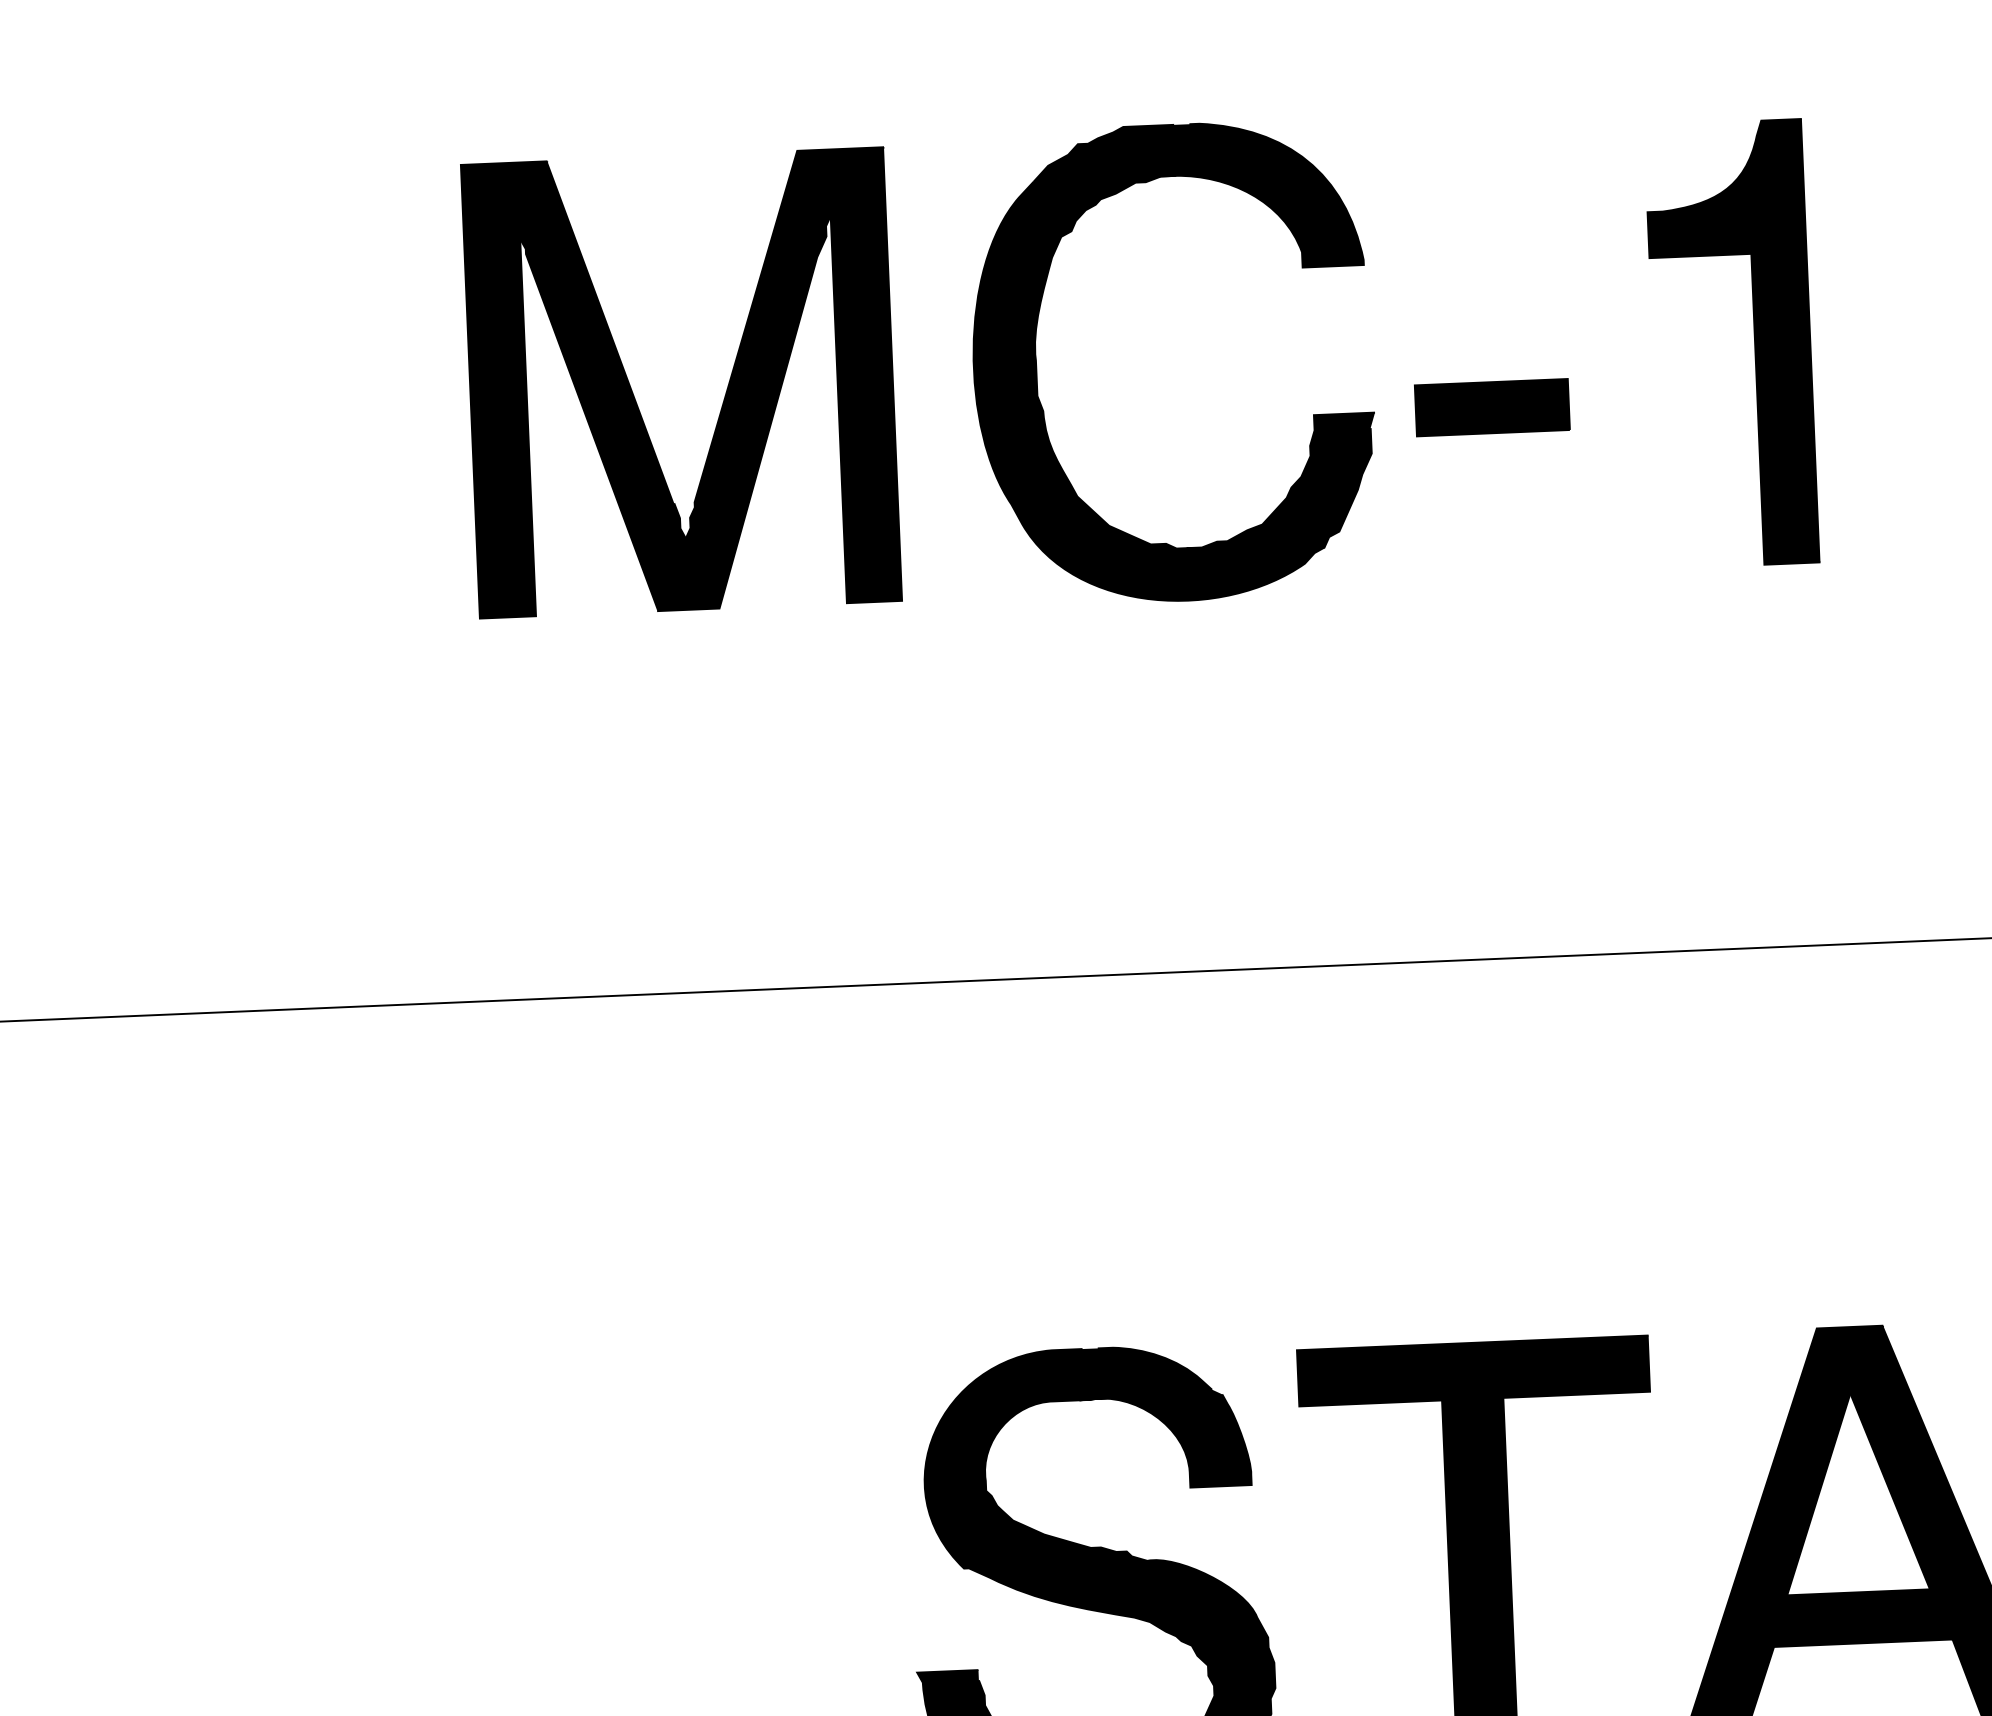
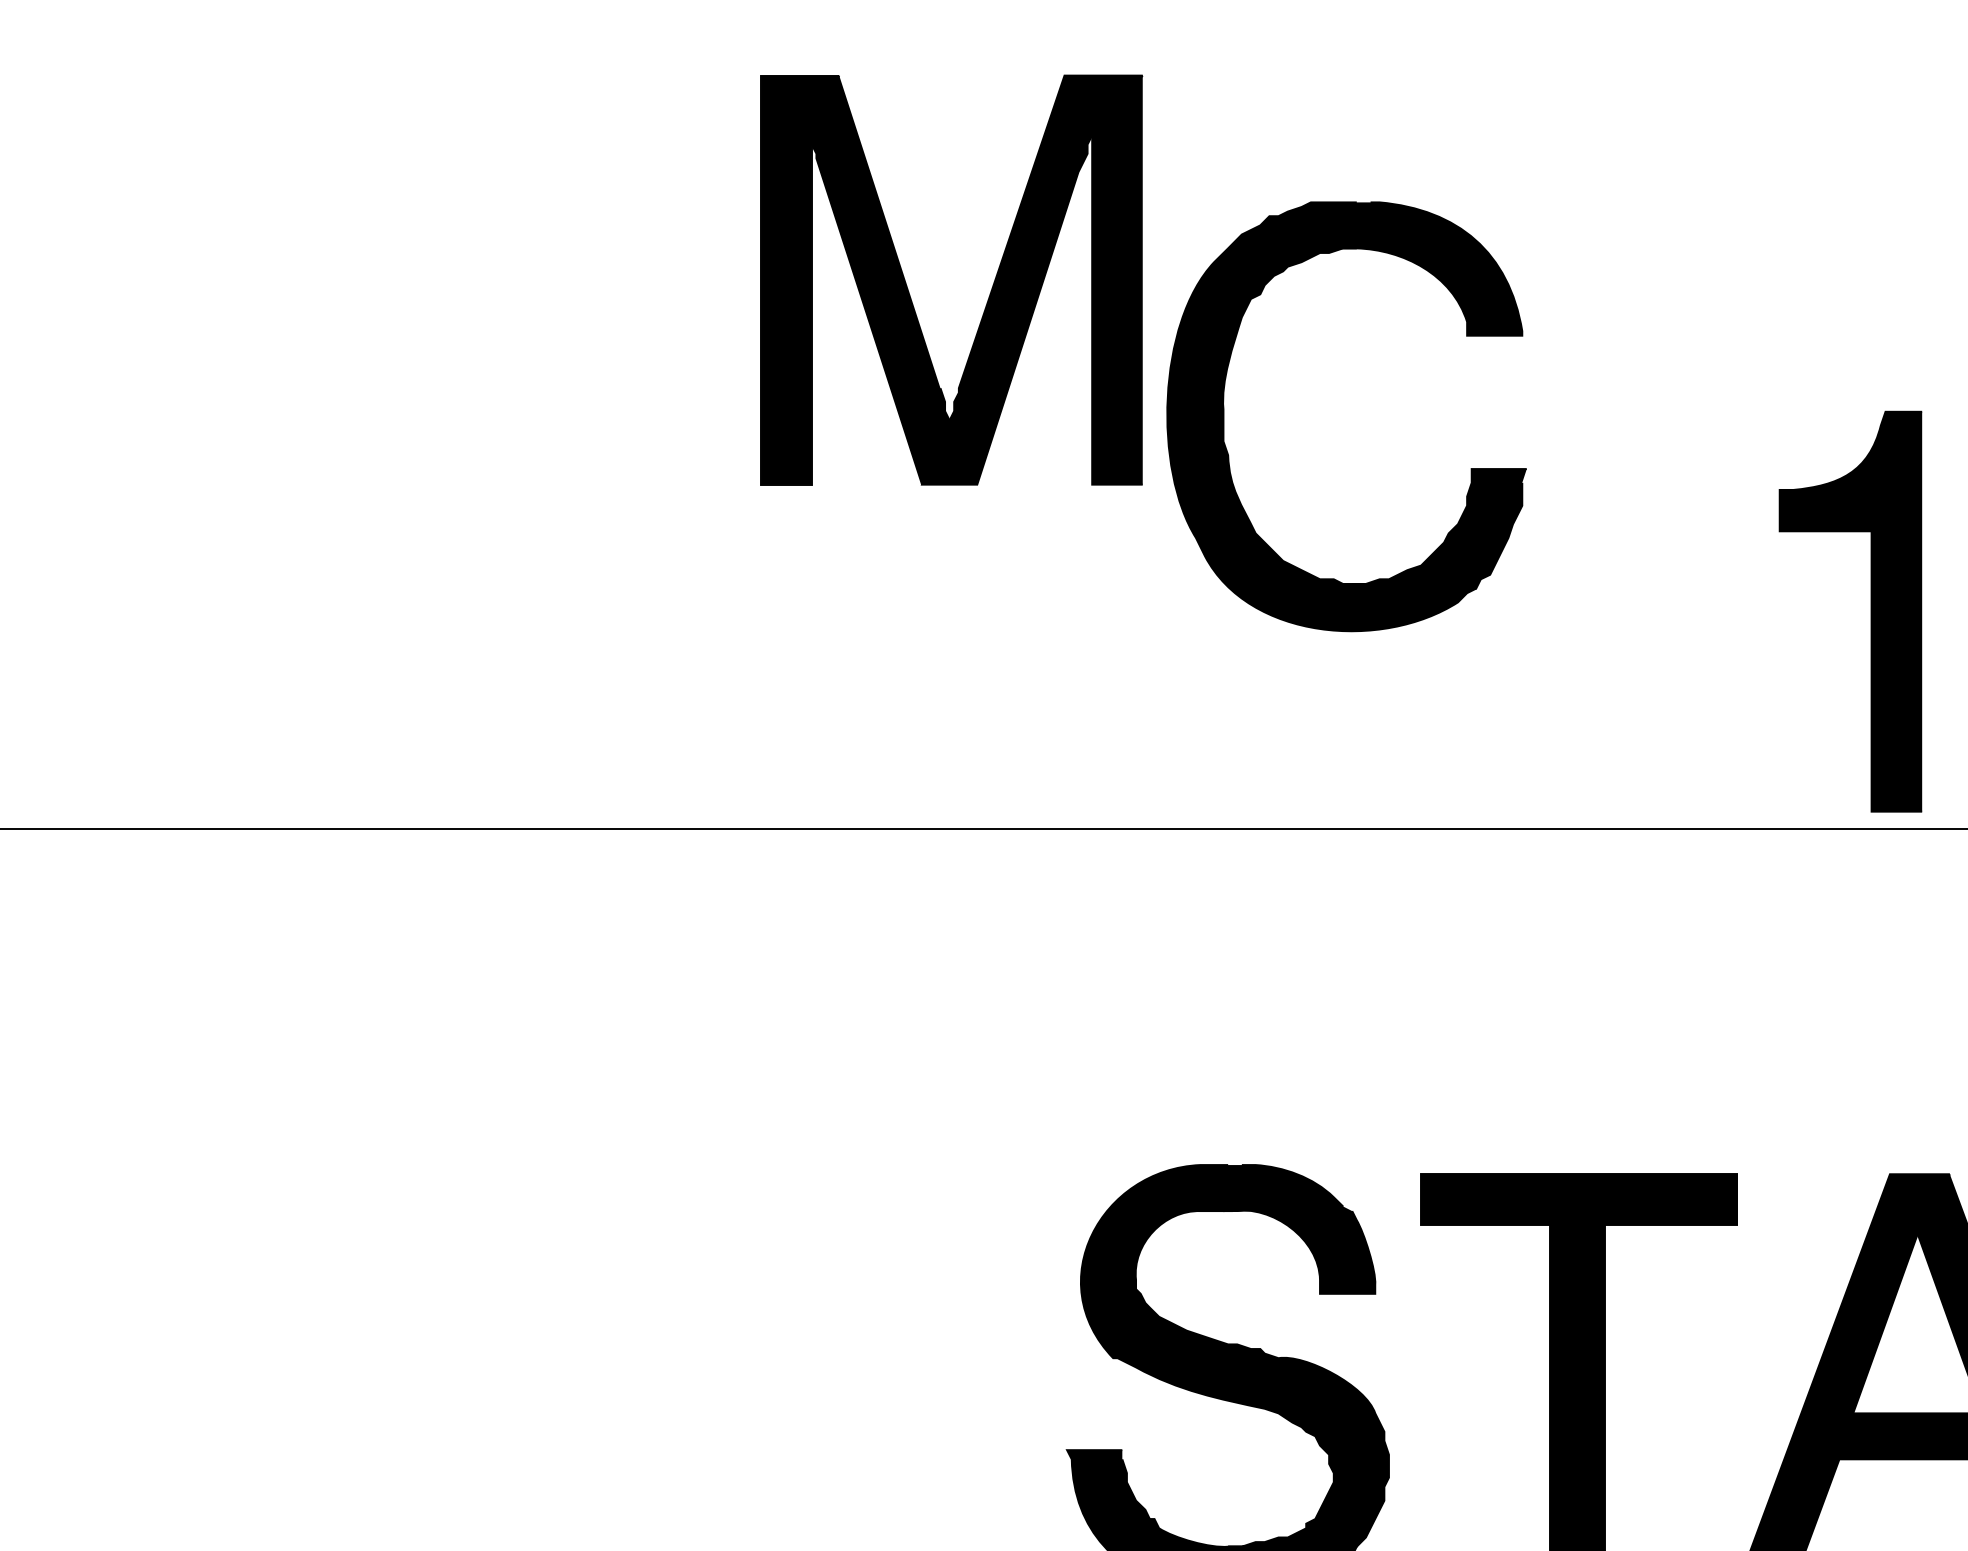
part: (1753, 342) -> (1870, 611), moved
part: (1037, 368) -> (1224, 416), moved
part: (724, 395) -> (989, 293), moved
part: (1492, 407) -> (1632, 332), removed

